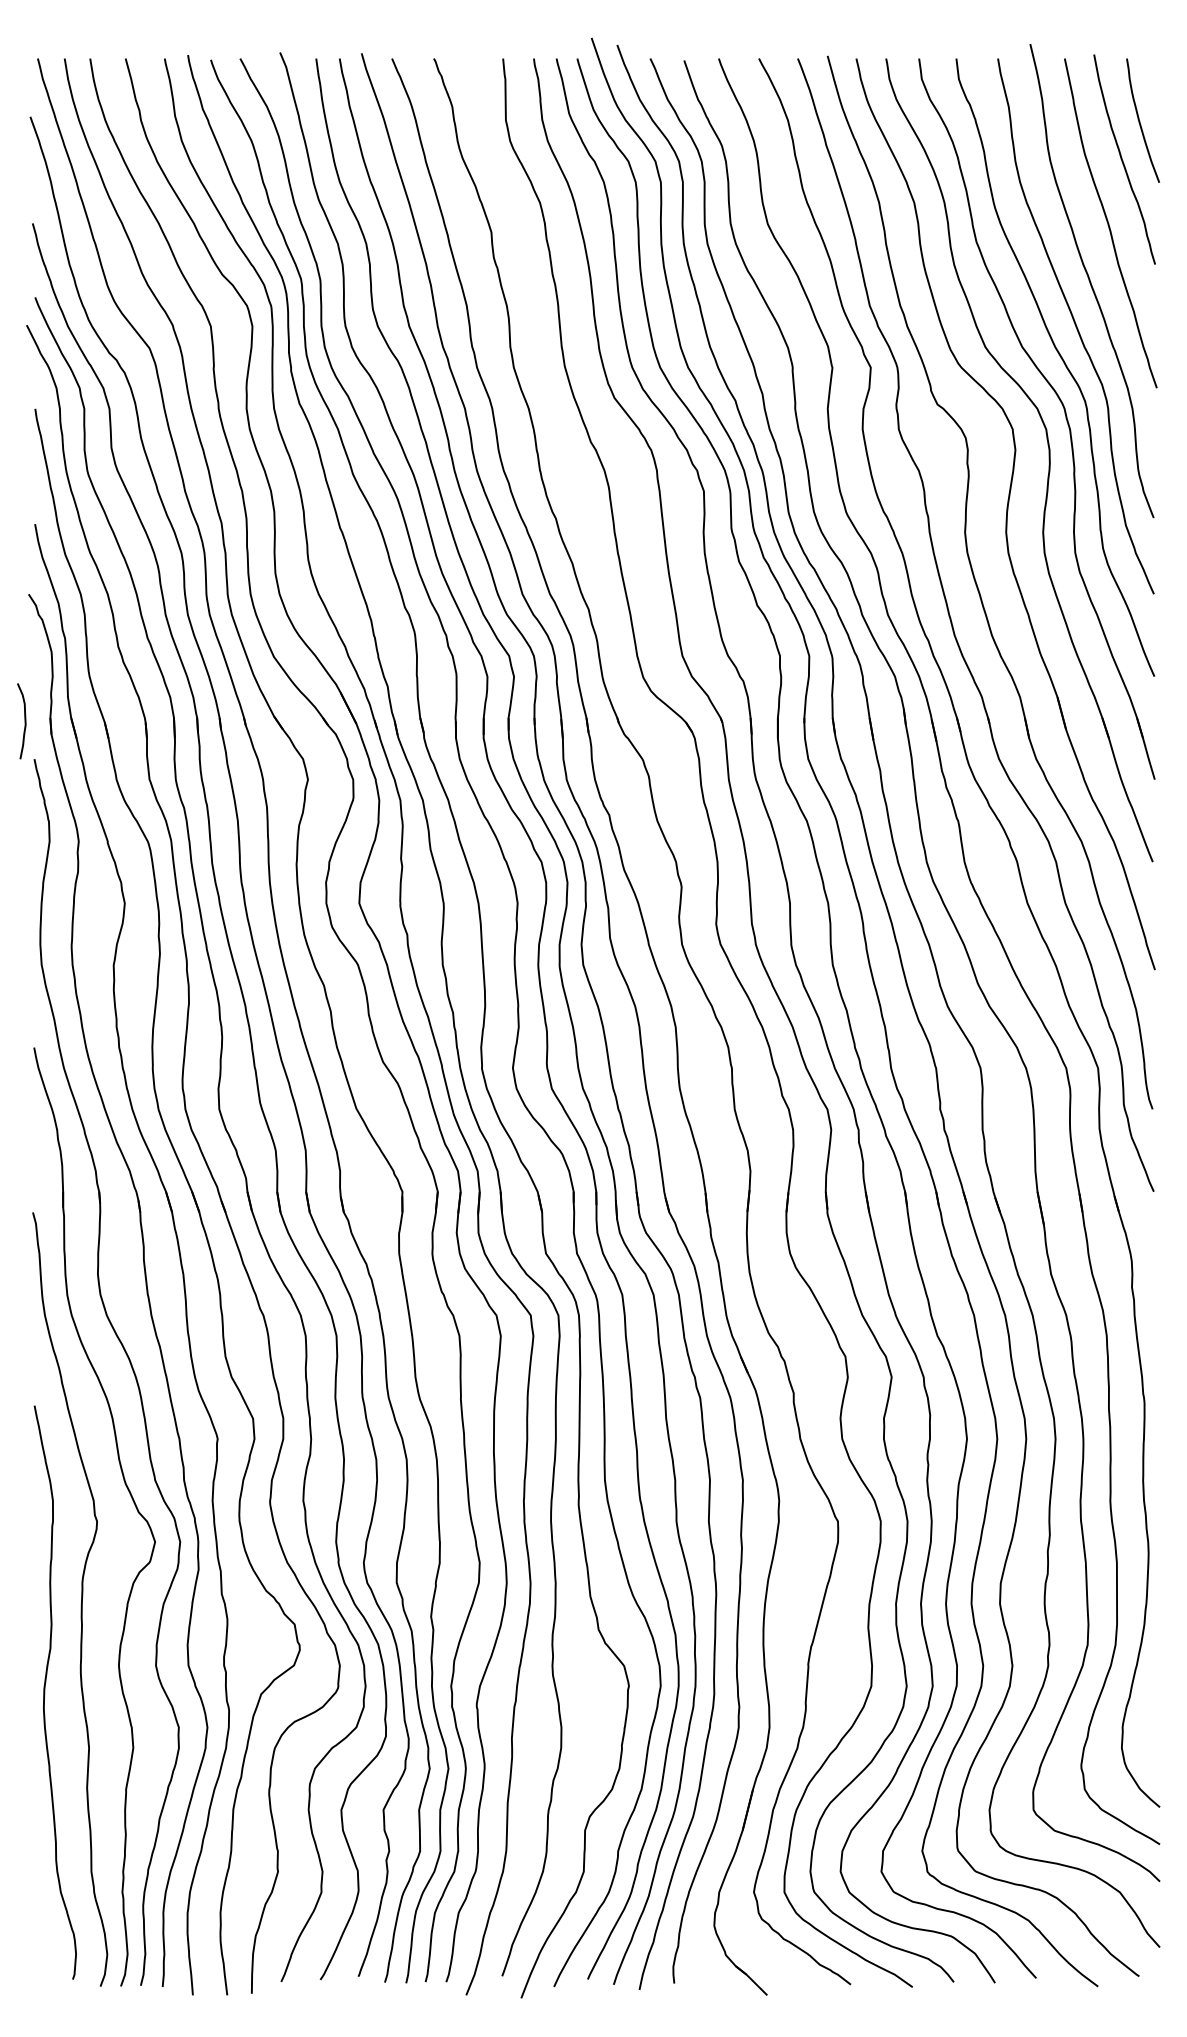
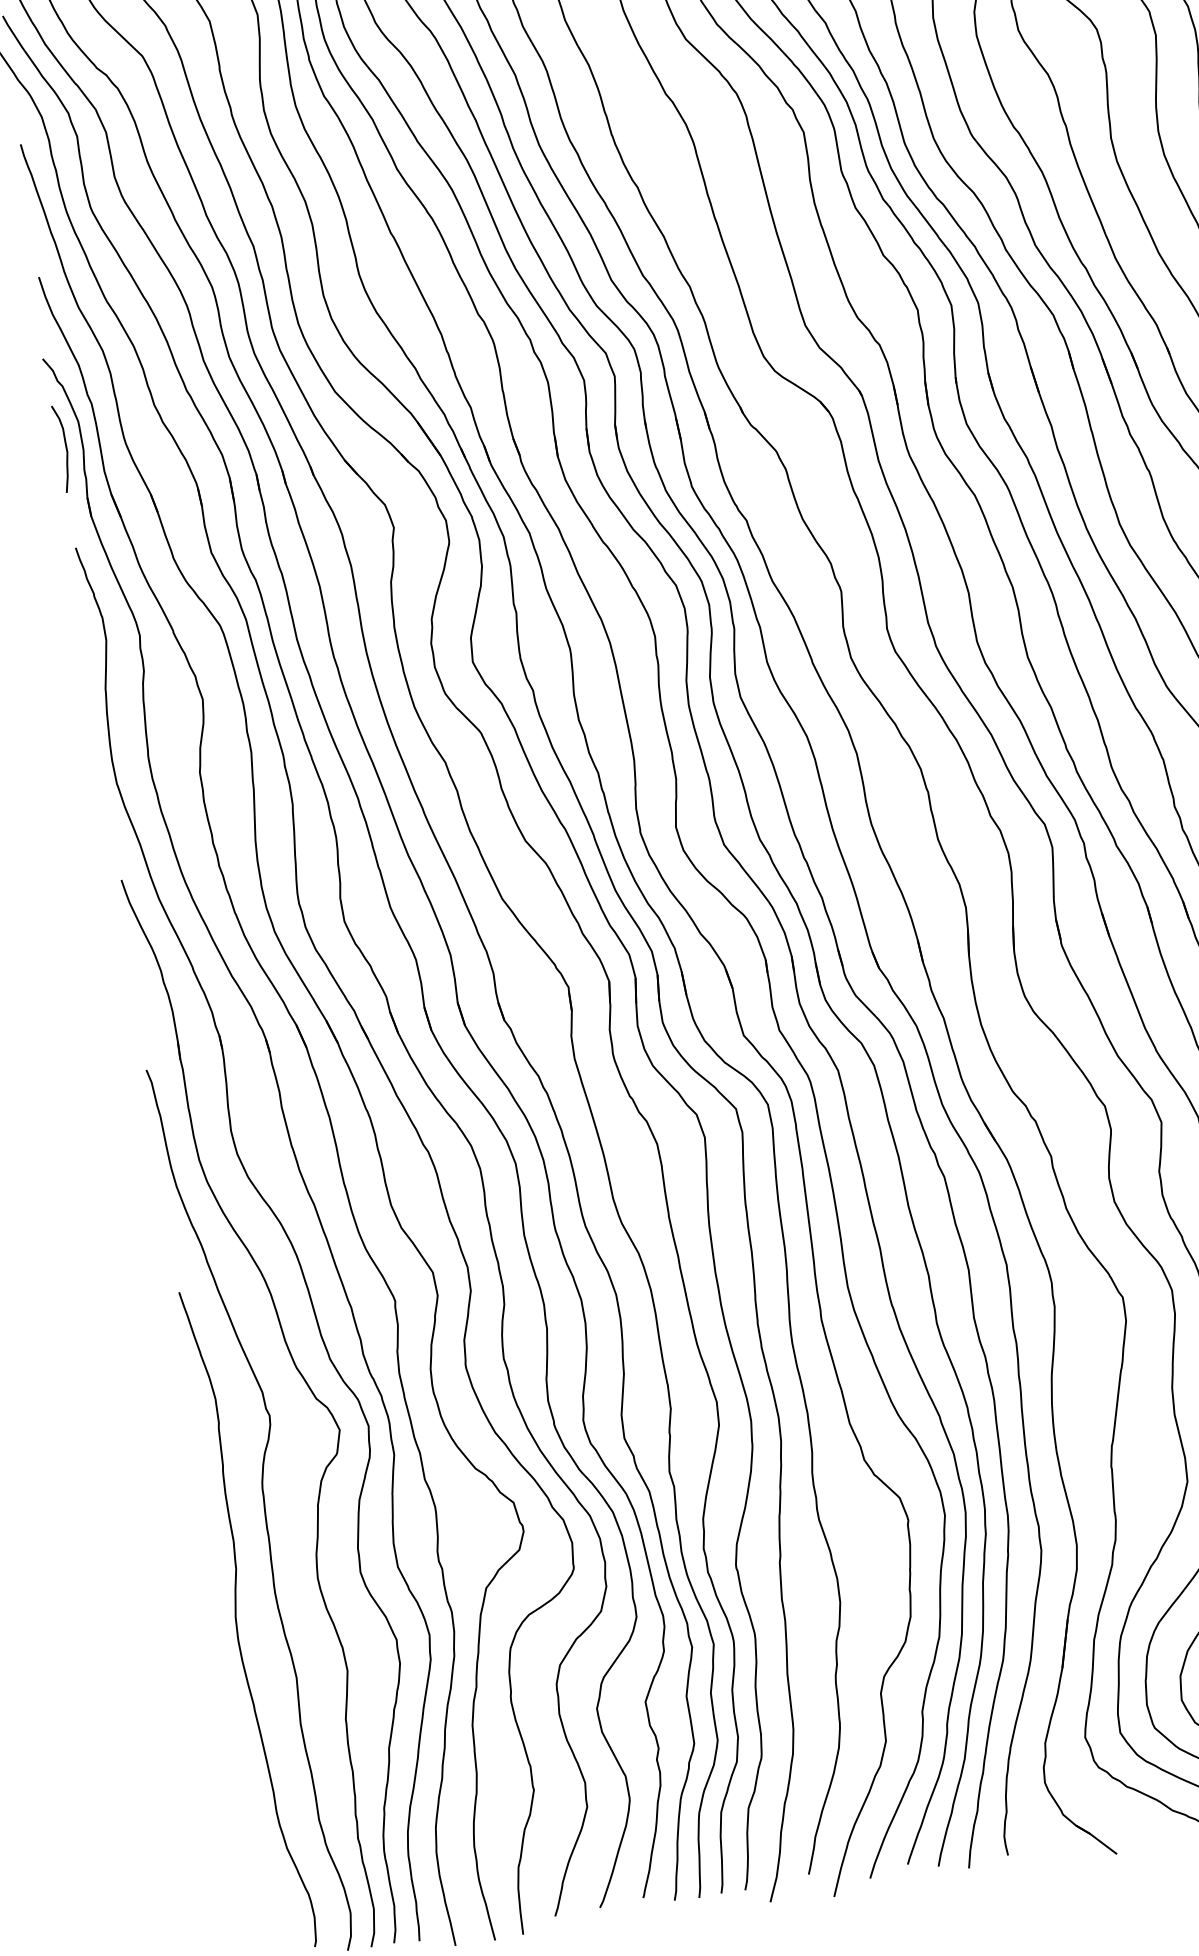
curve: (24, 721) -> (65, 448), moved

